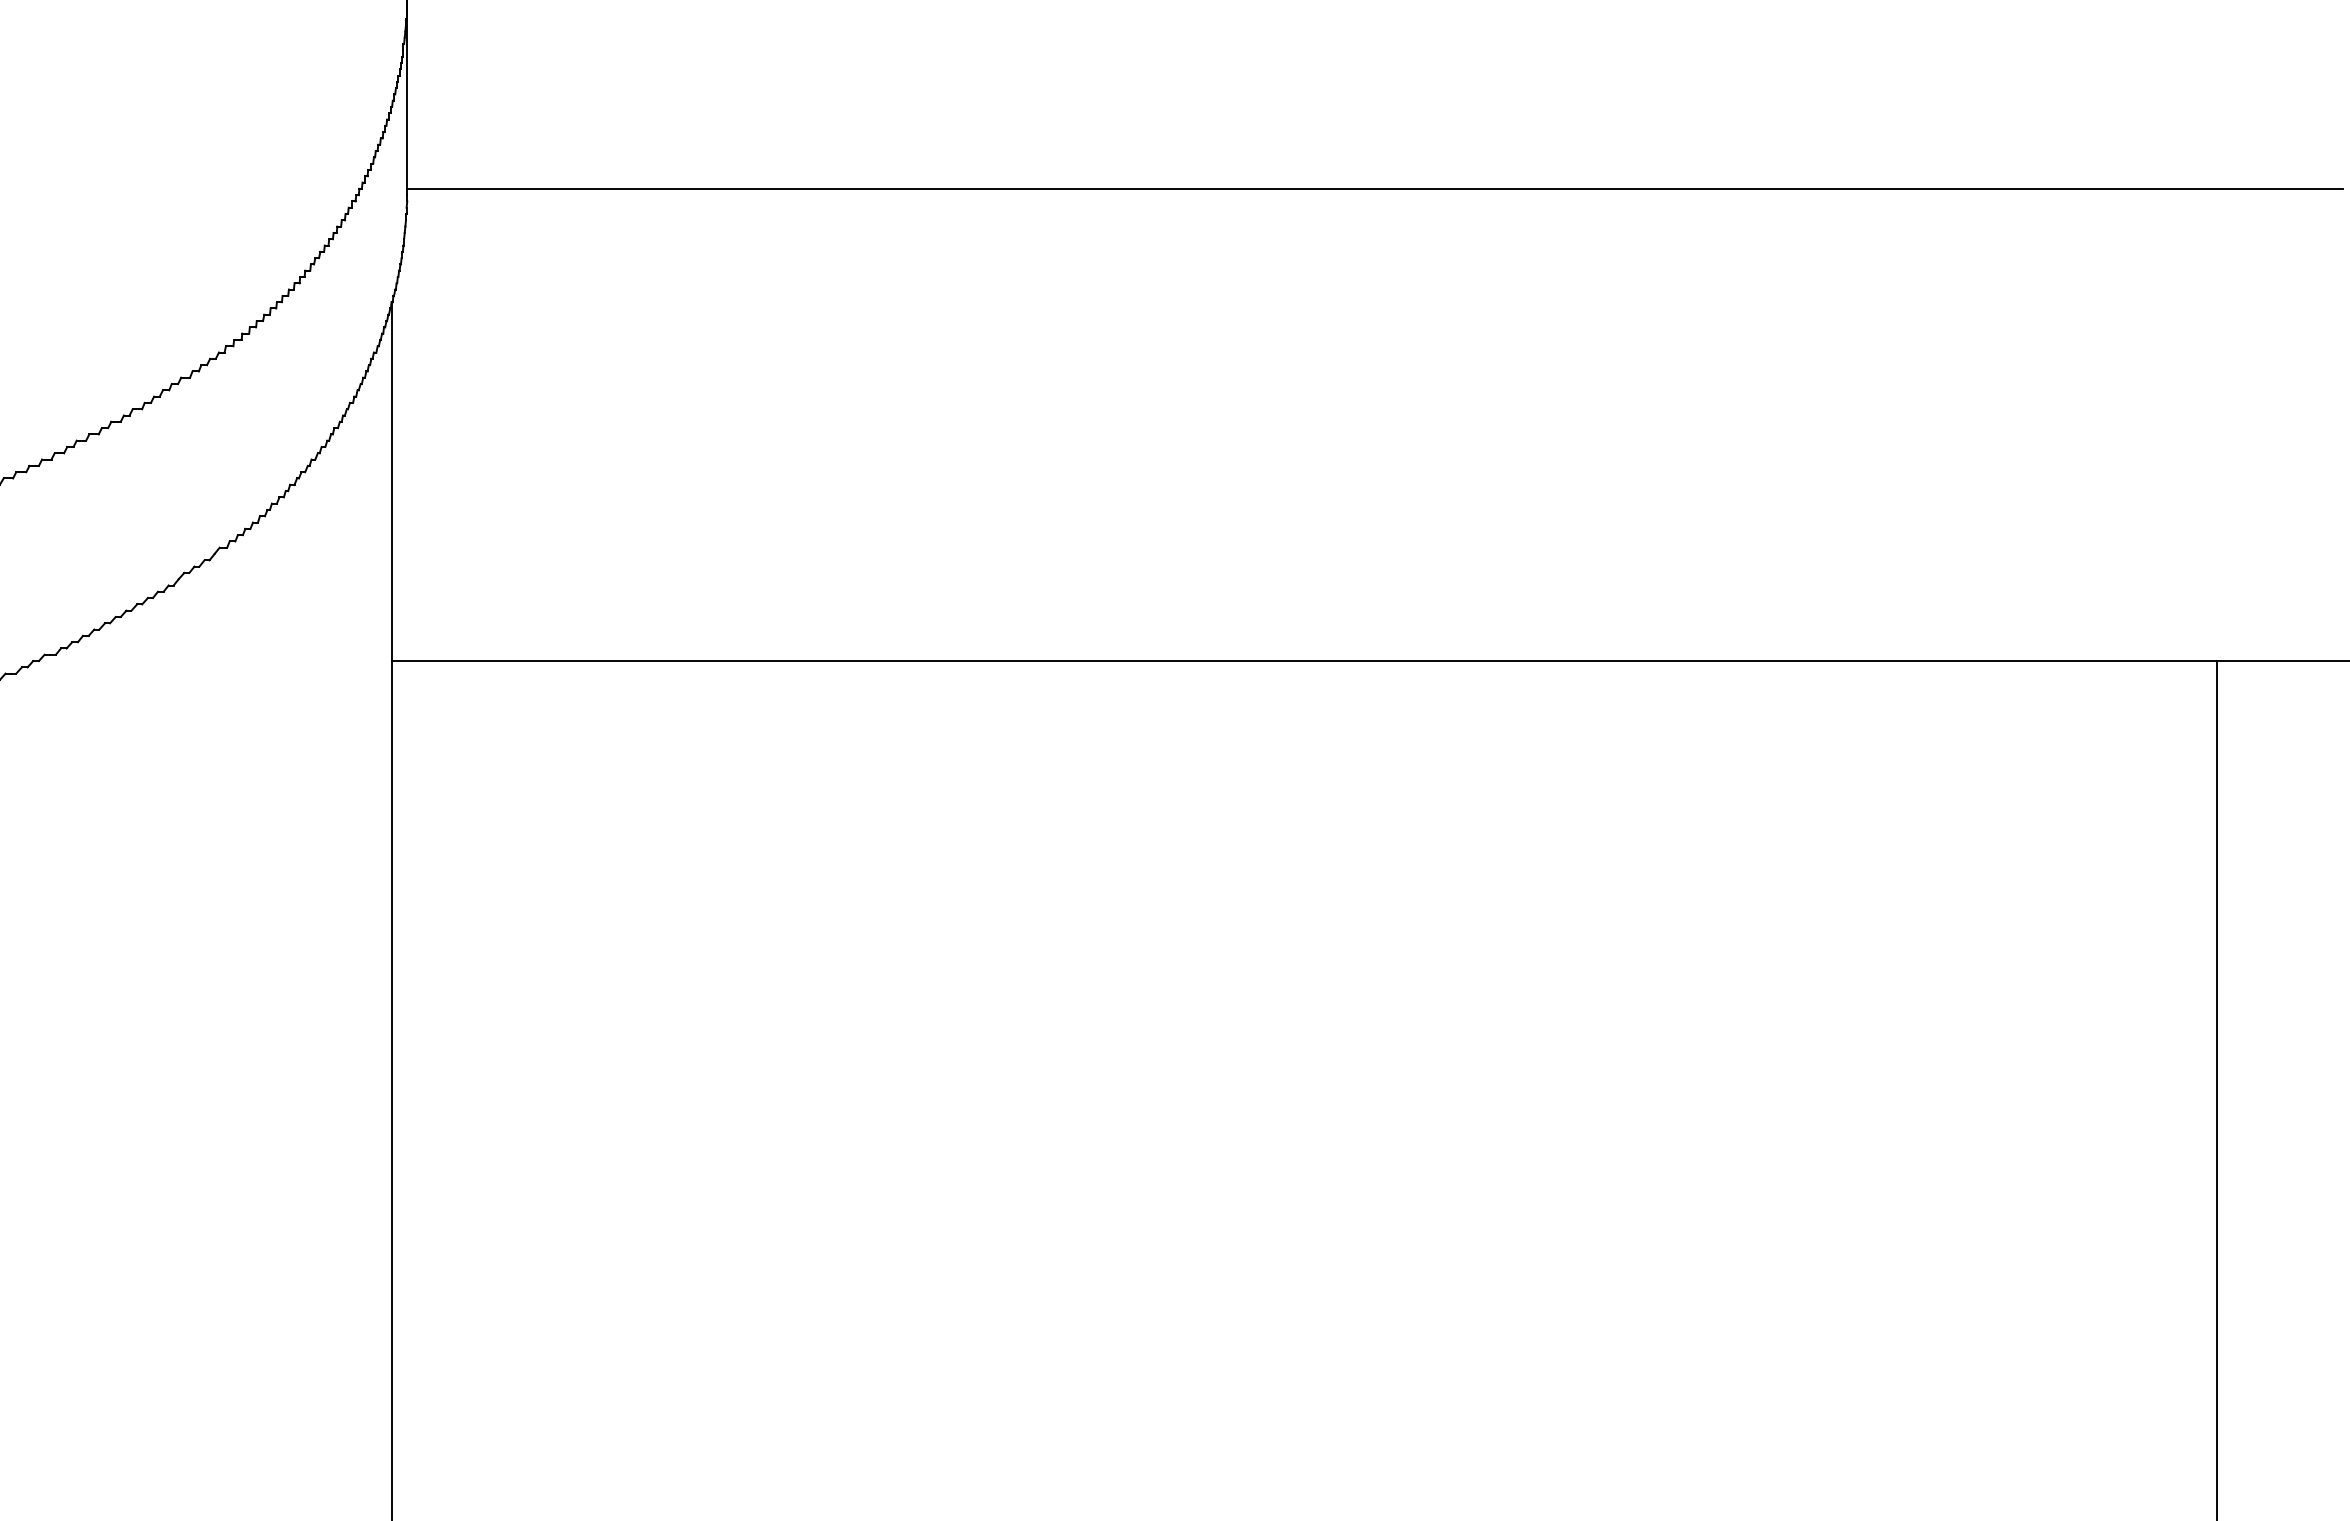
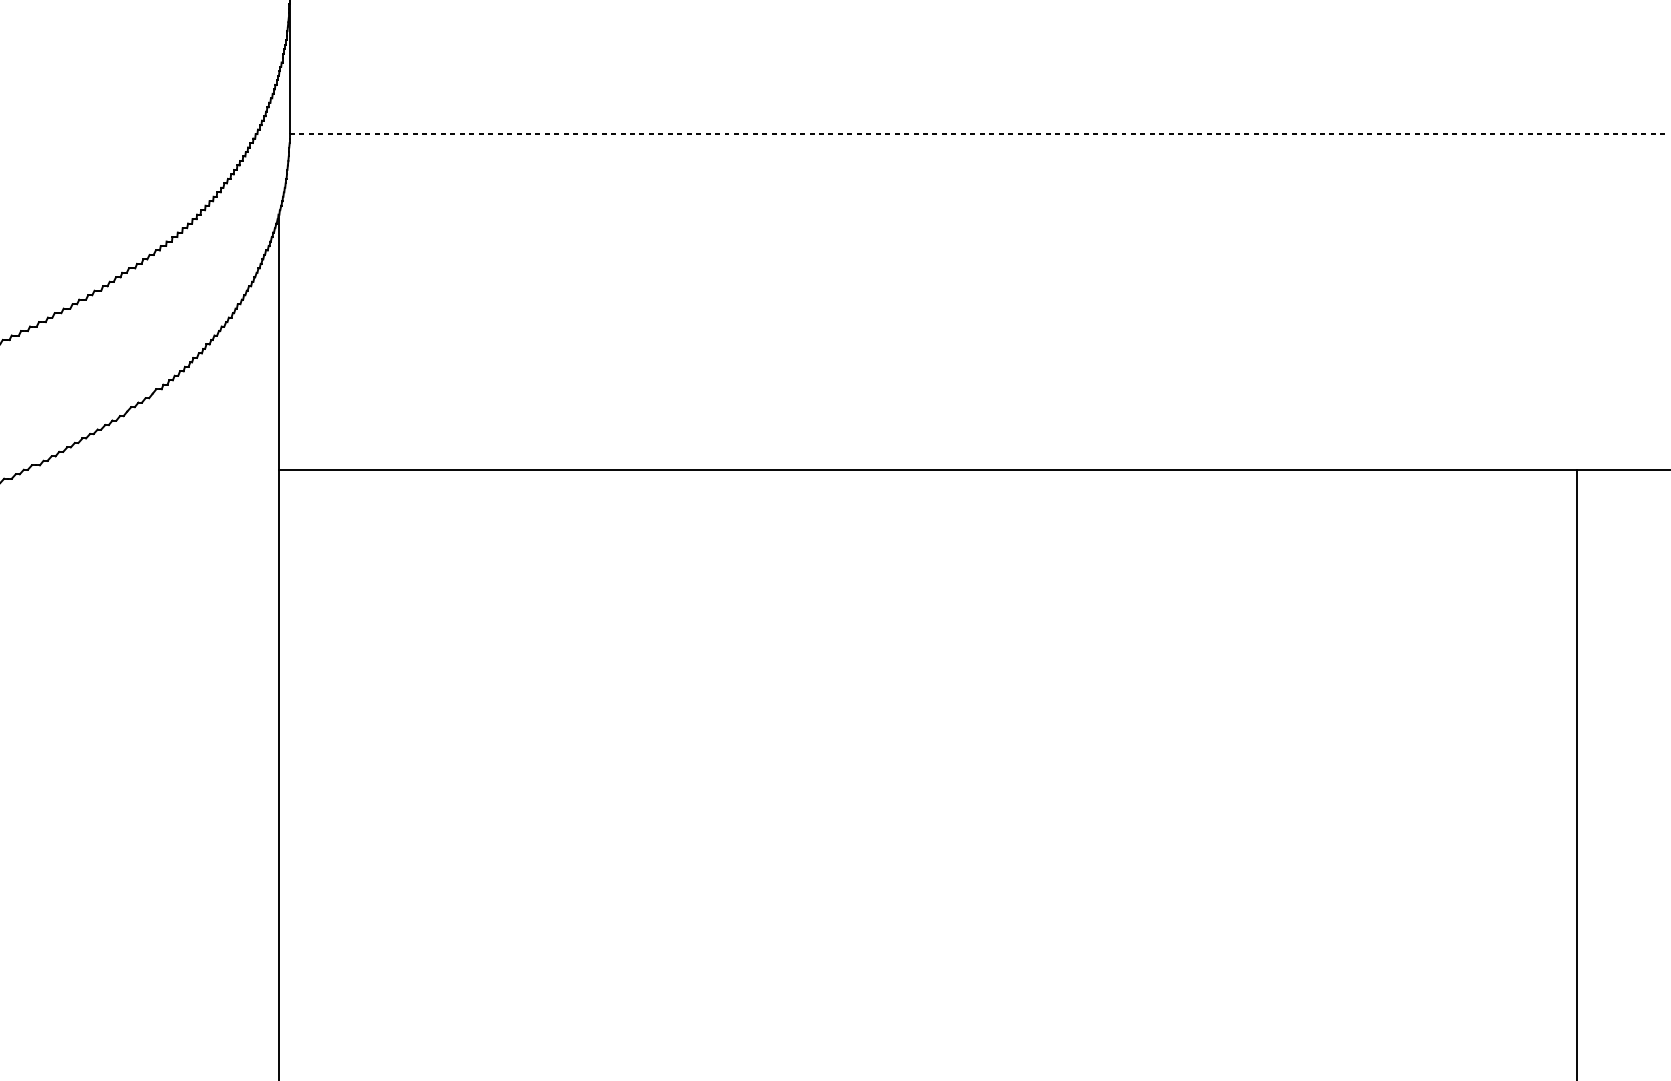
line: (1375, 188) -> (978, 133), solid -> dashed

